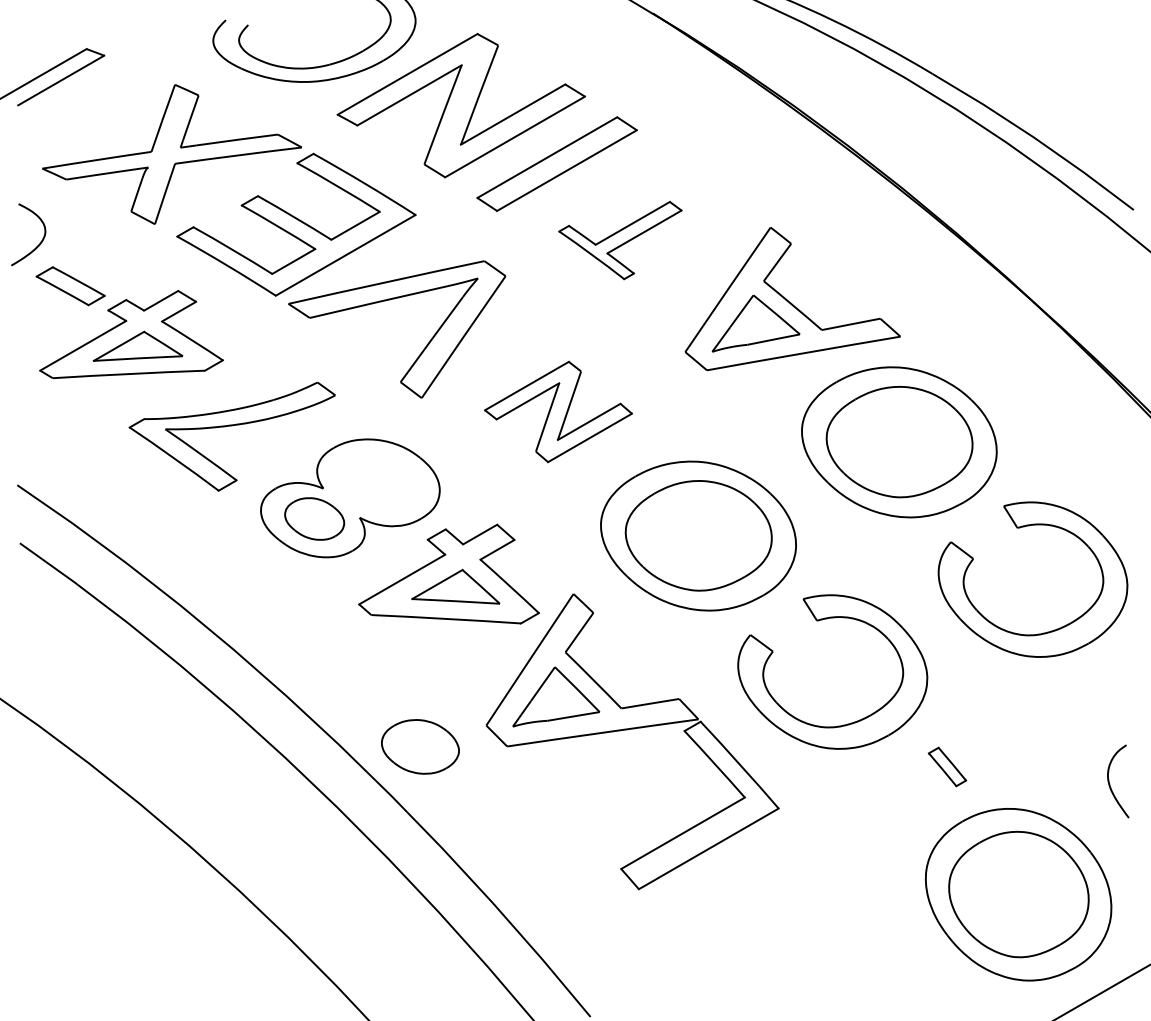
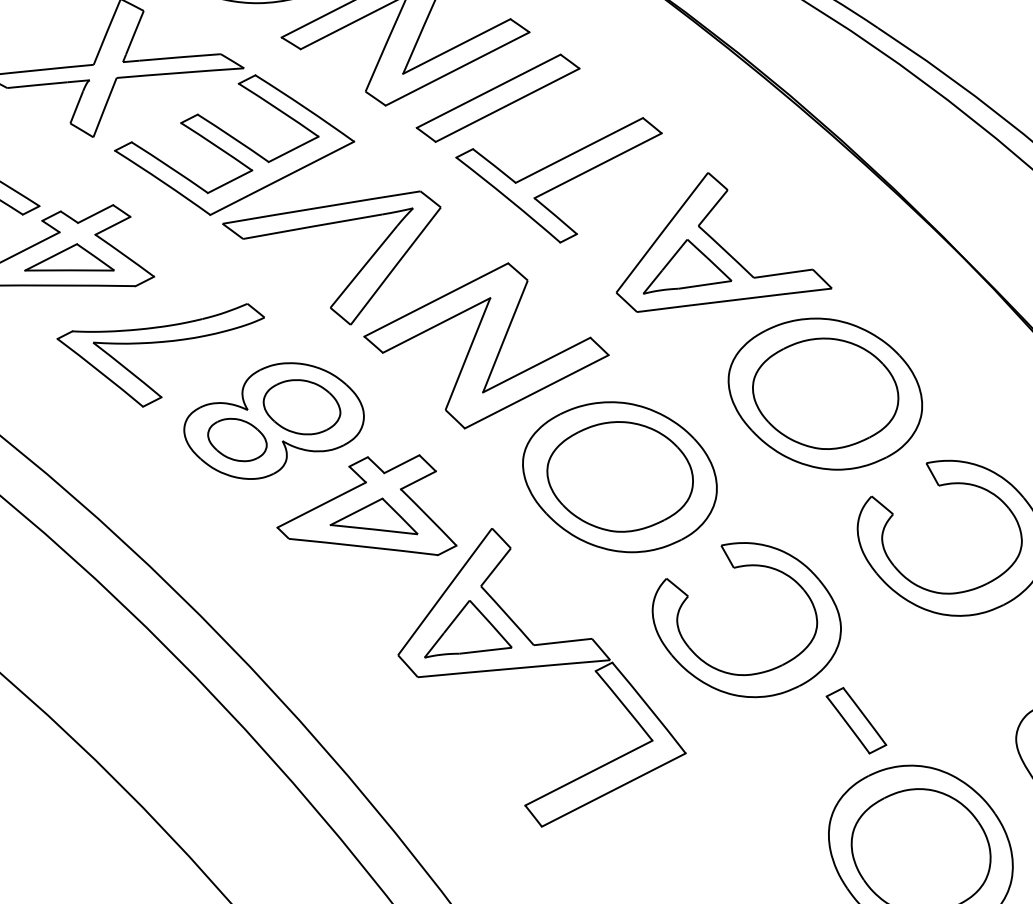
part: (620, 240) -> (557, 177), size x1.67
part: (558, 411) -> (486, 345), size x1.67
part: (420, 746) -> (302, 406), moved
part: (947, 766) -> (856, 720), size x1.67

